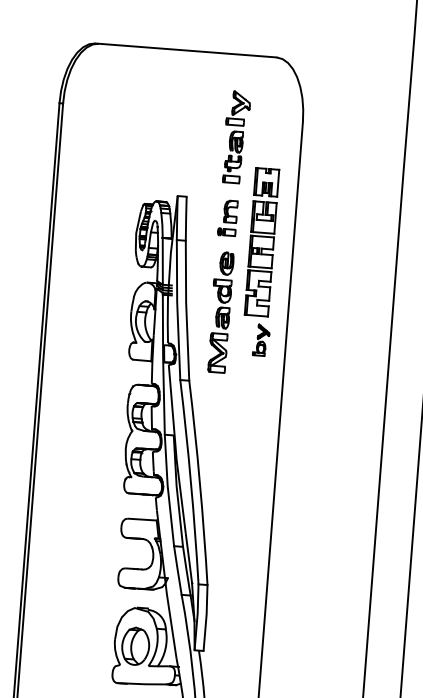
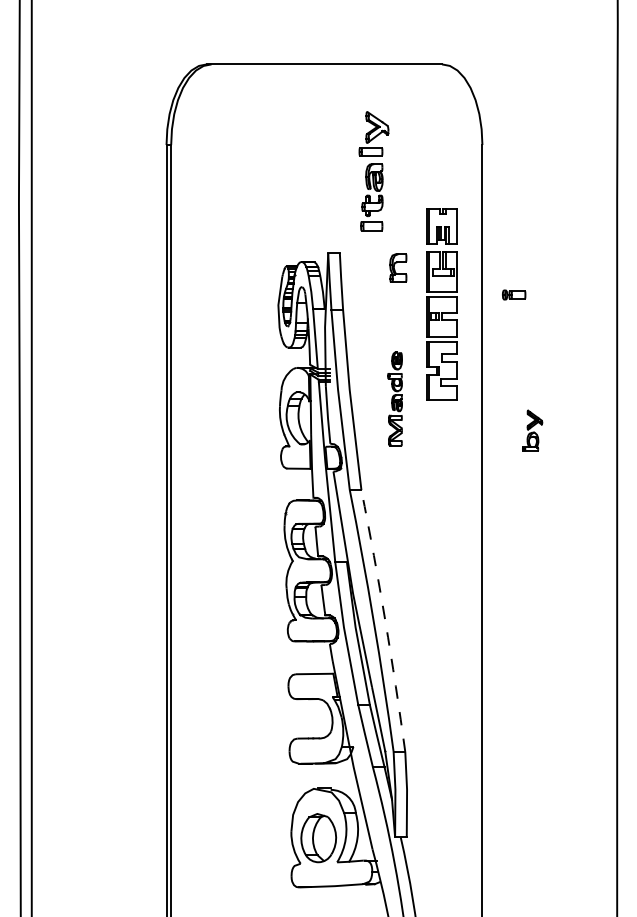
part: (235, 137) -> (373, 171), moved
part: (227, 231) -> (514, 294), moved
part: (220, 312) -> (394, 398), size x0.6
part: (261, 340) -> (532, 430), moved
arc: (200, 482) -> (385, 620), solid -> dashed

